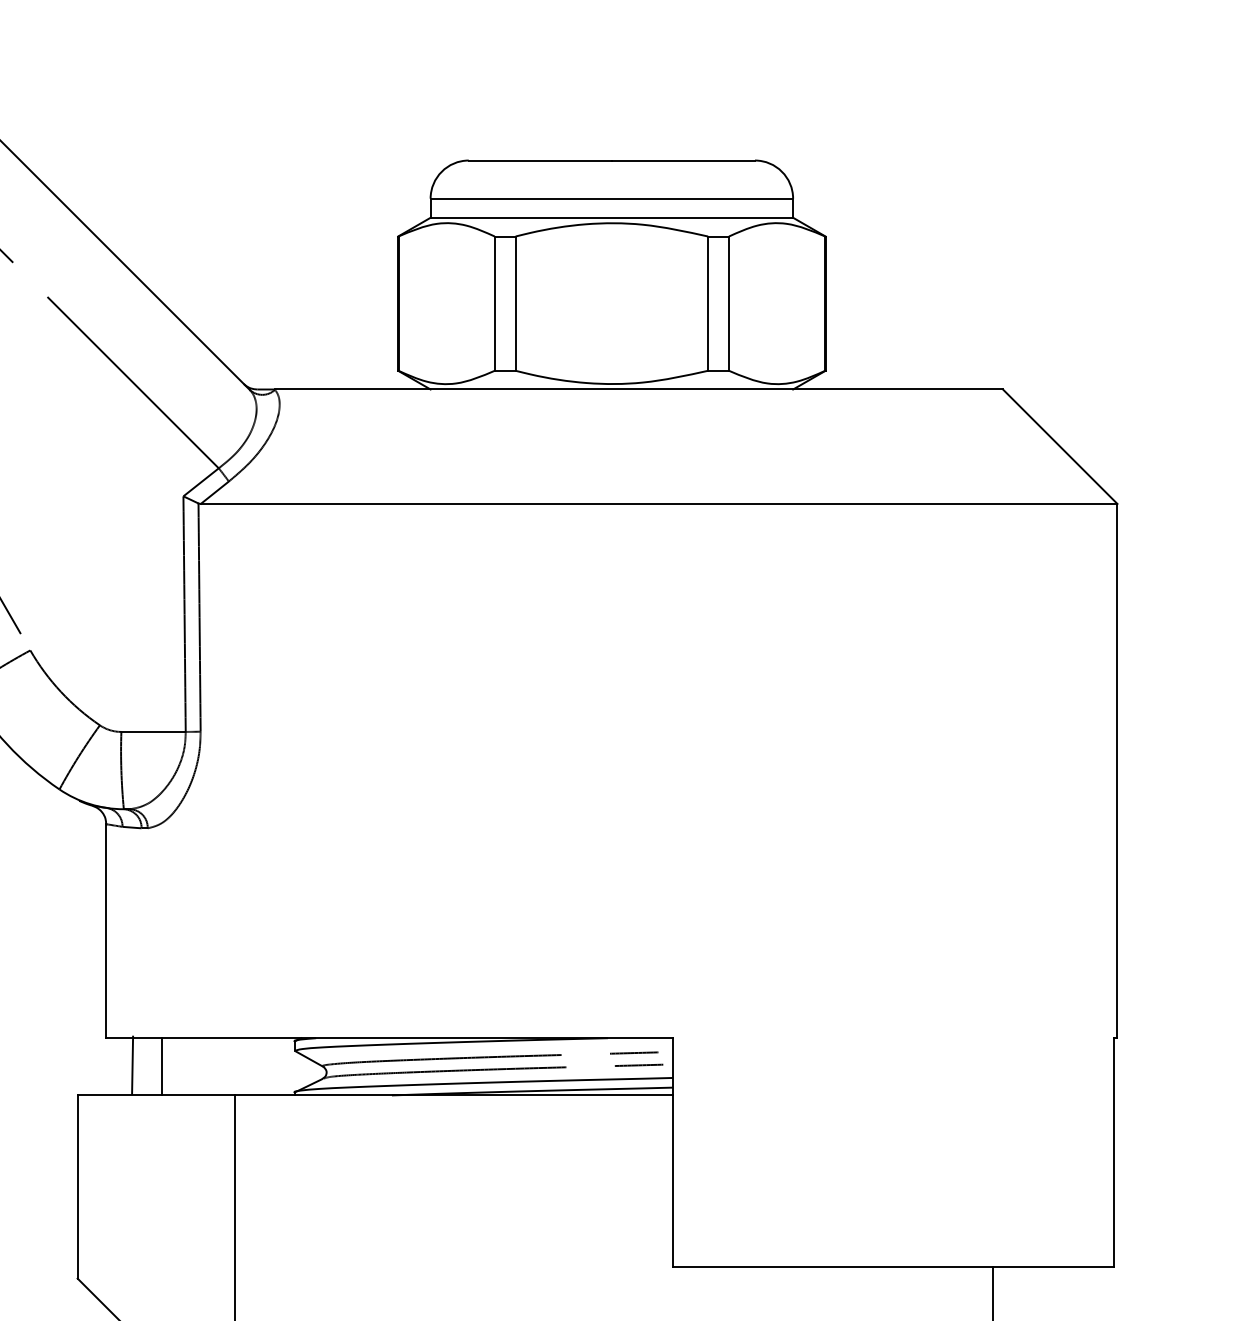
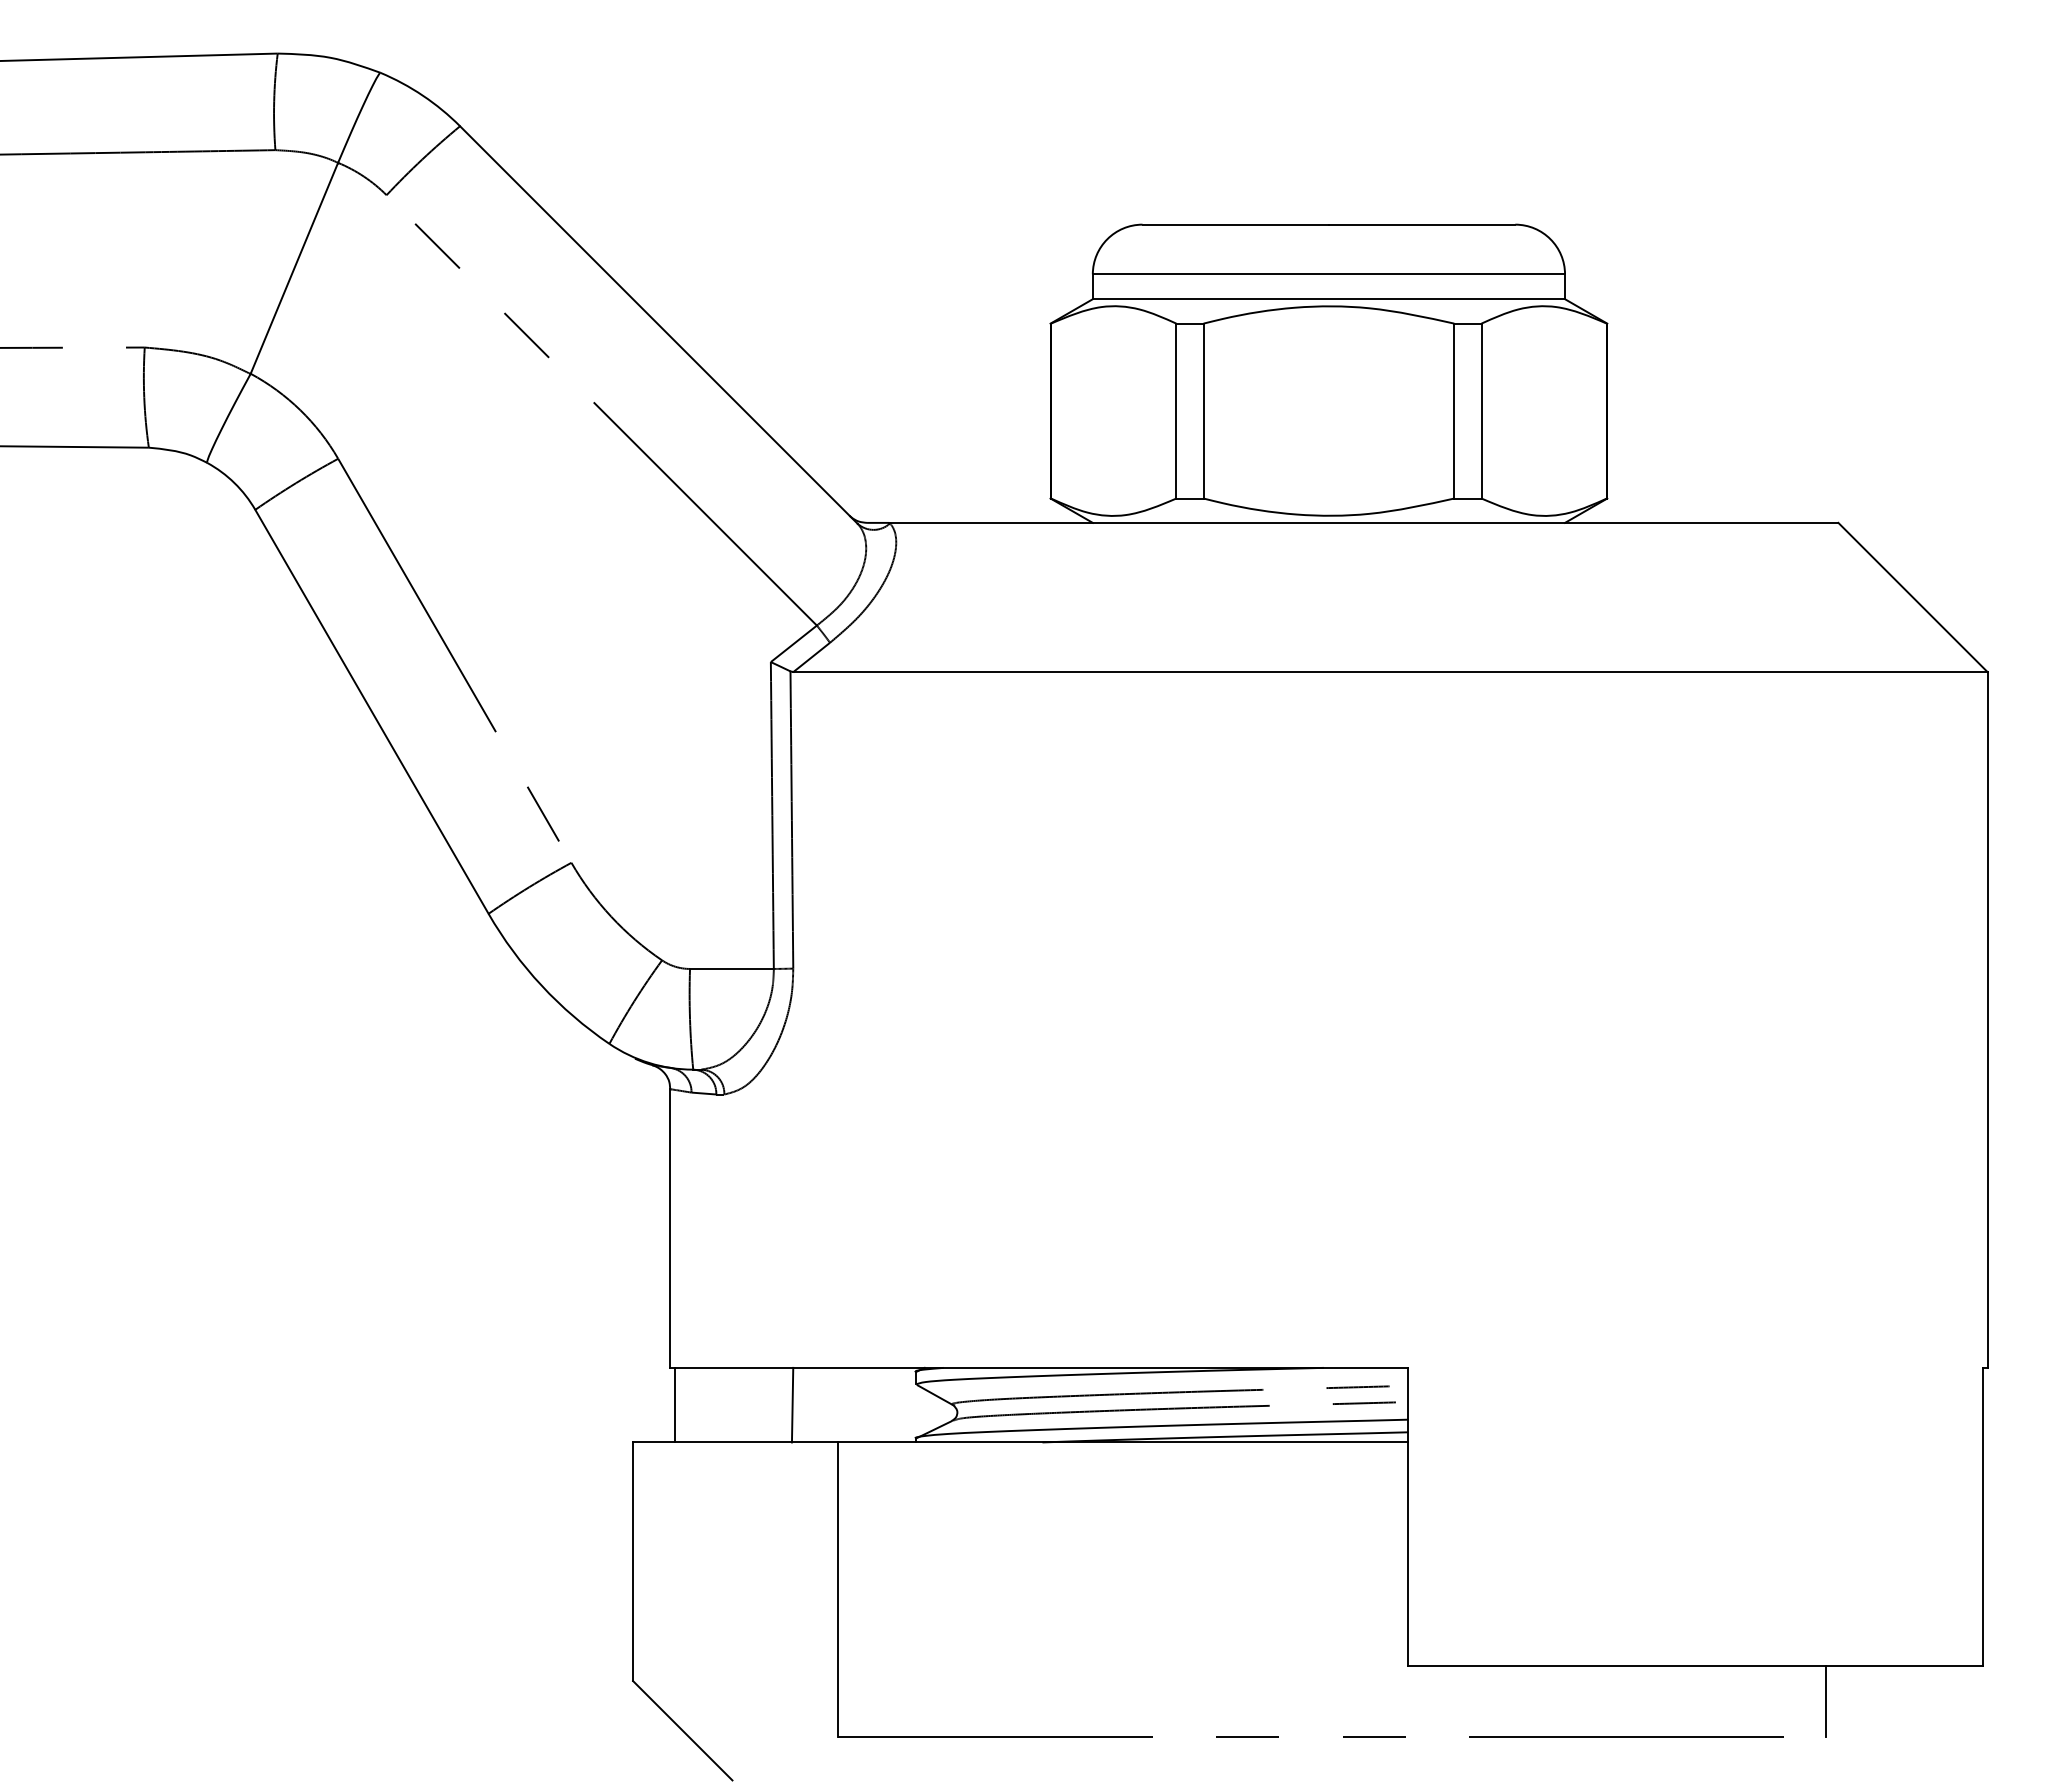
line: (132, 1064) -> (792, 1404), moved
line: (162, 1066) -> (675, 1404), moved

